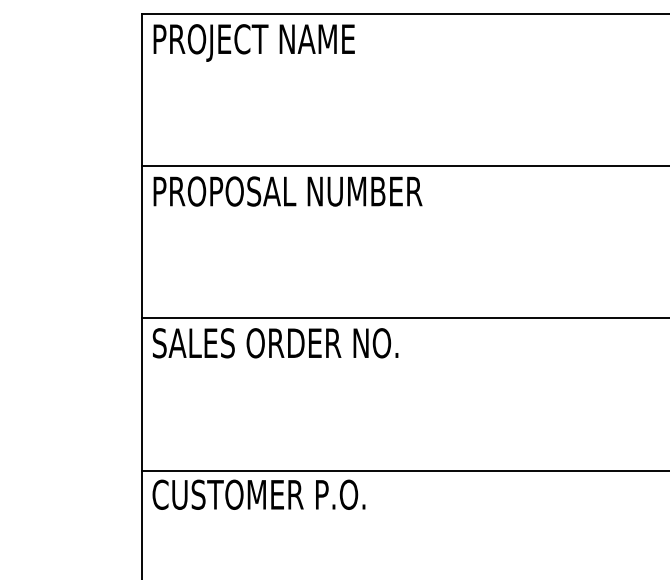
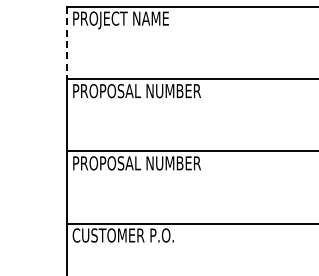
line: (141, 91) -> (67, 43), solid -> dashed
text: (286, 343) -> (136, 163), SALES ORDER NO. -> PROPOSAL NUMBER

